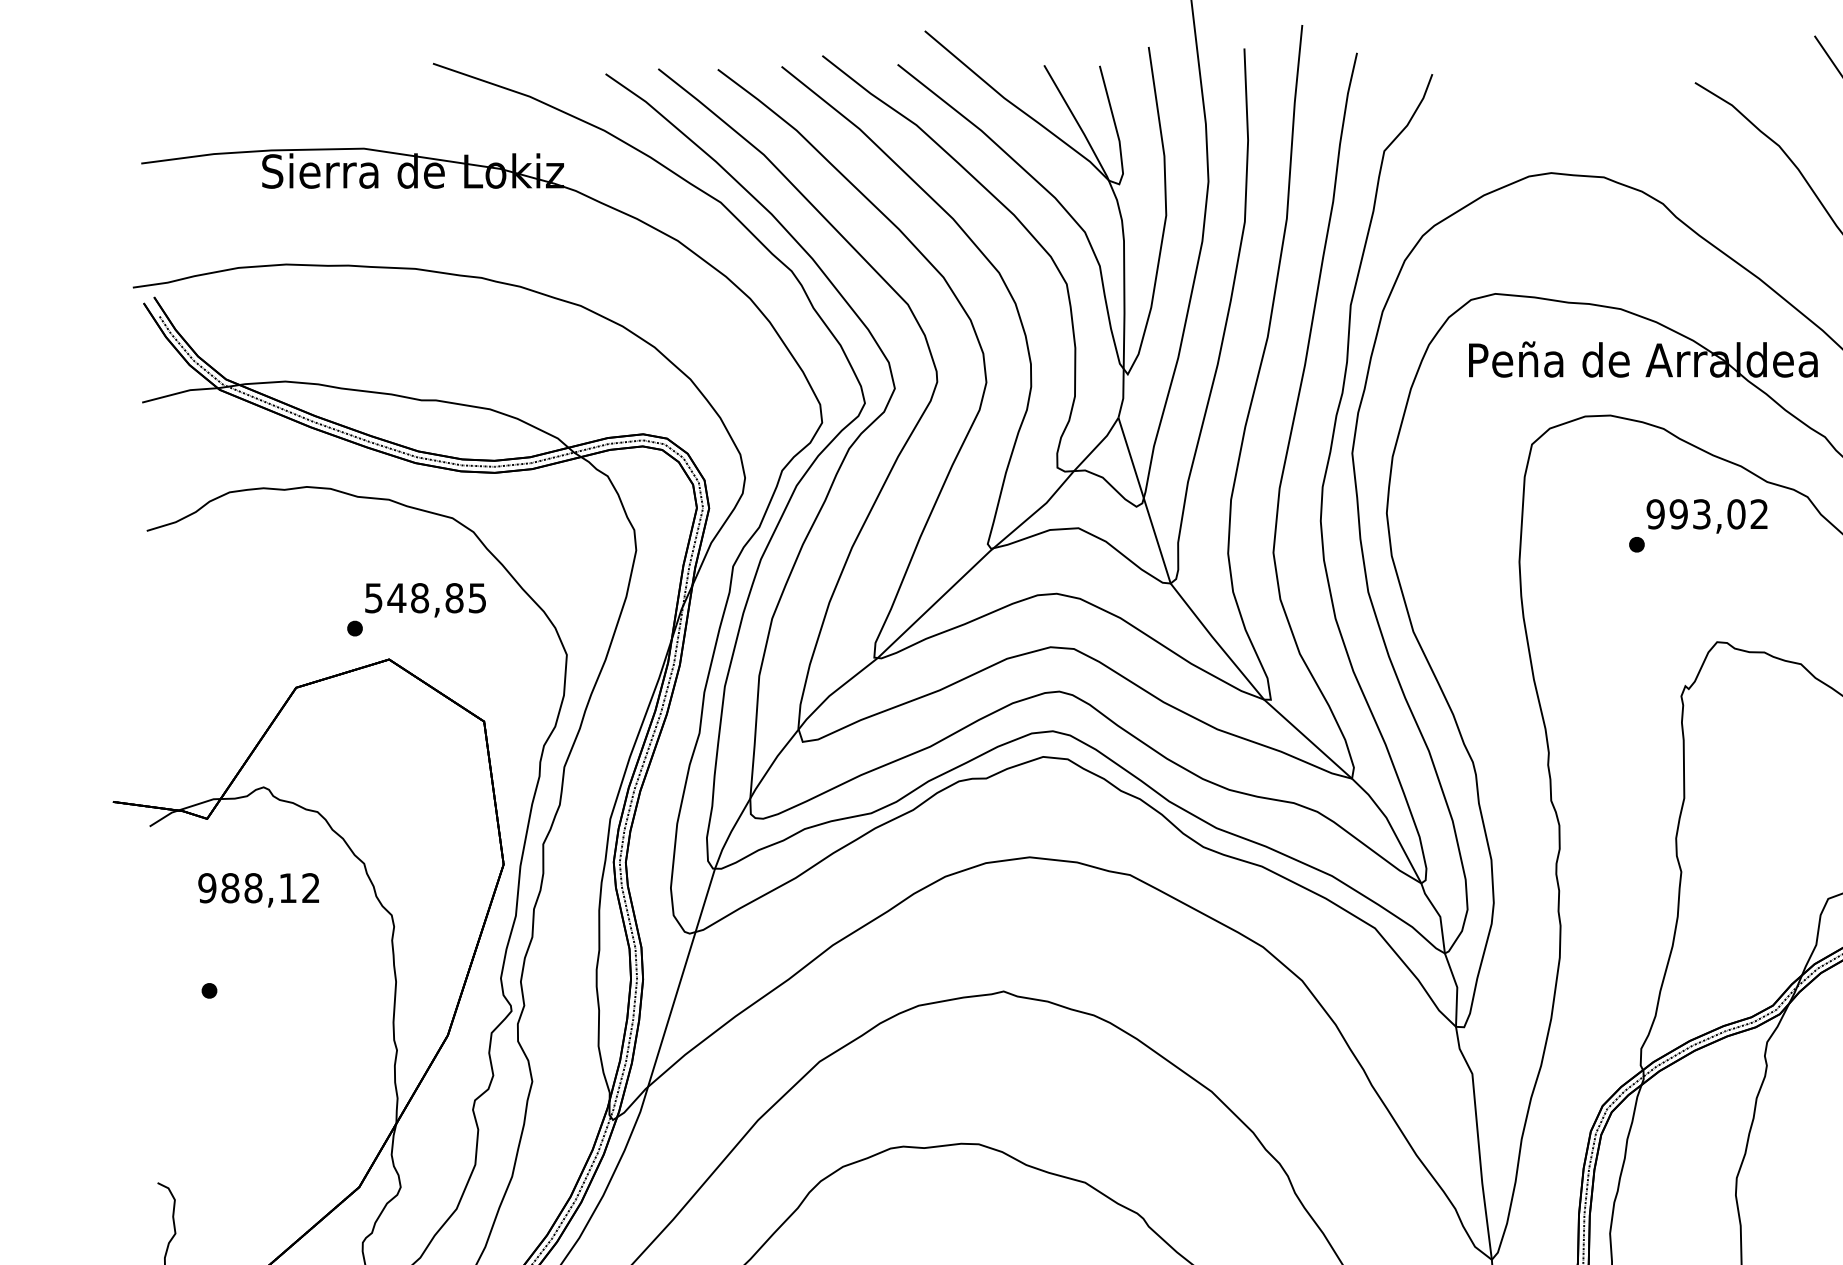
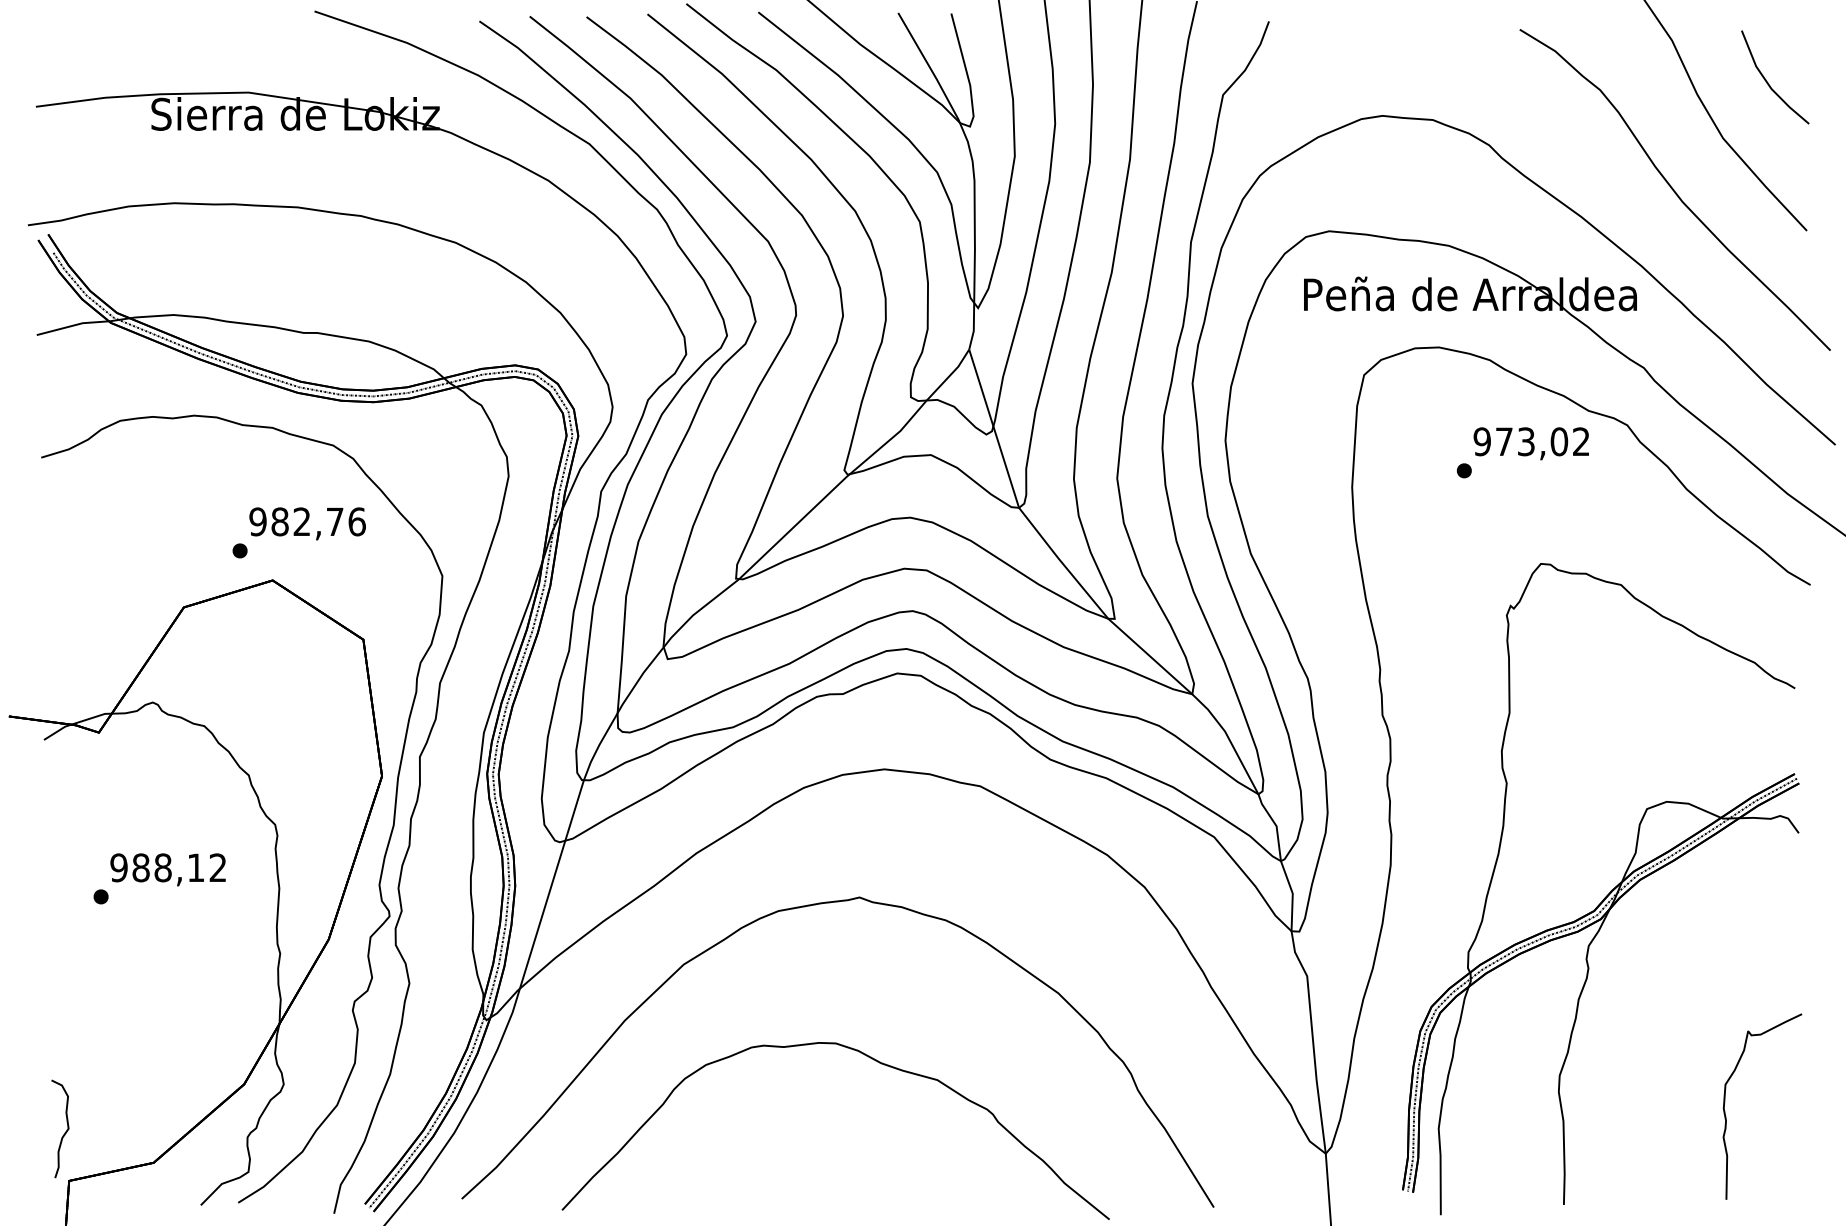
text: (1677, 514) -> (1503, 441), 993,02 -> 973,02
text: (425, 597) -> (307, 521), 548,85 -> 982,76
text: (258, 889) -> (167, 869), moved

